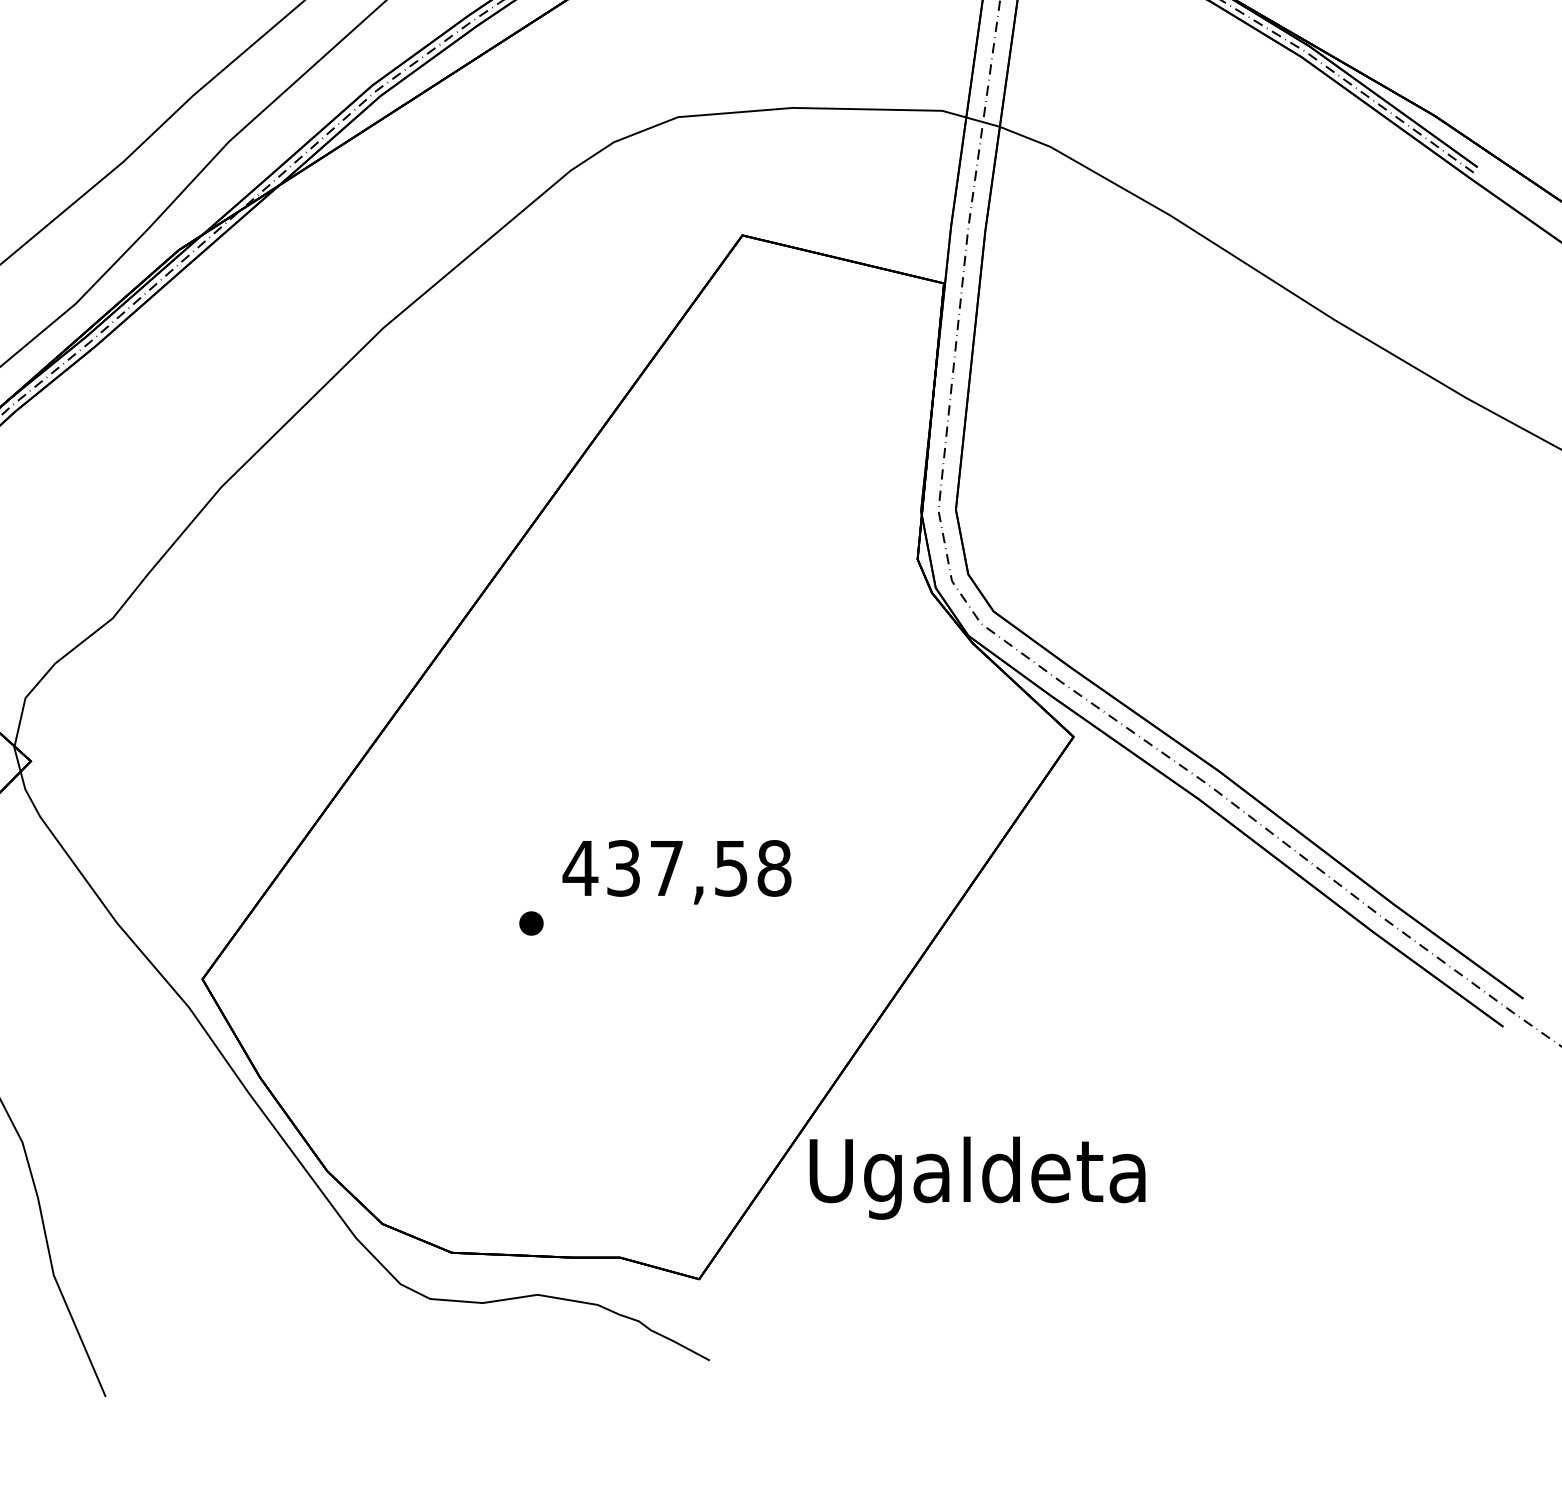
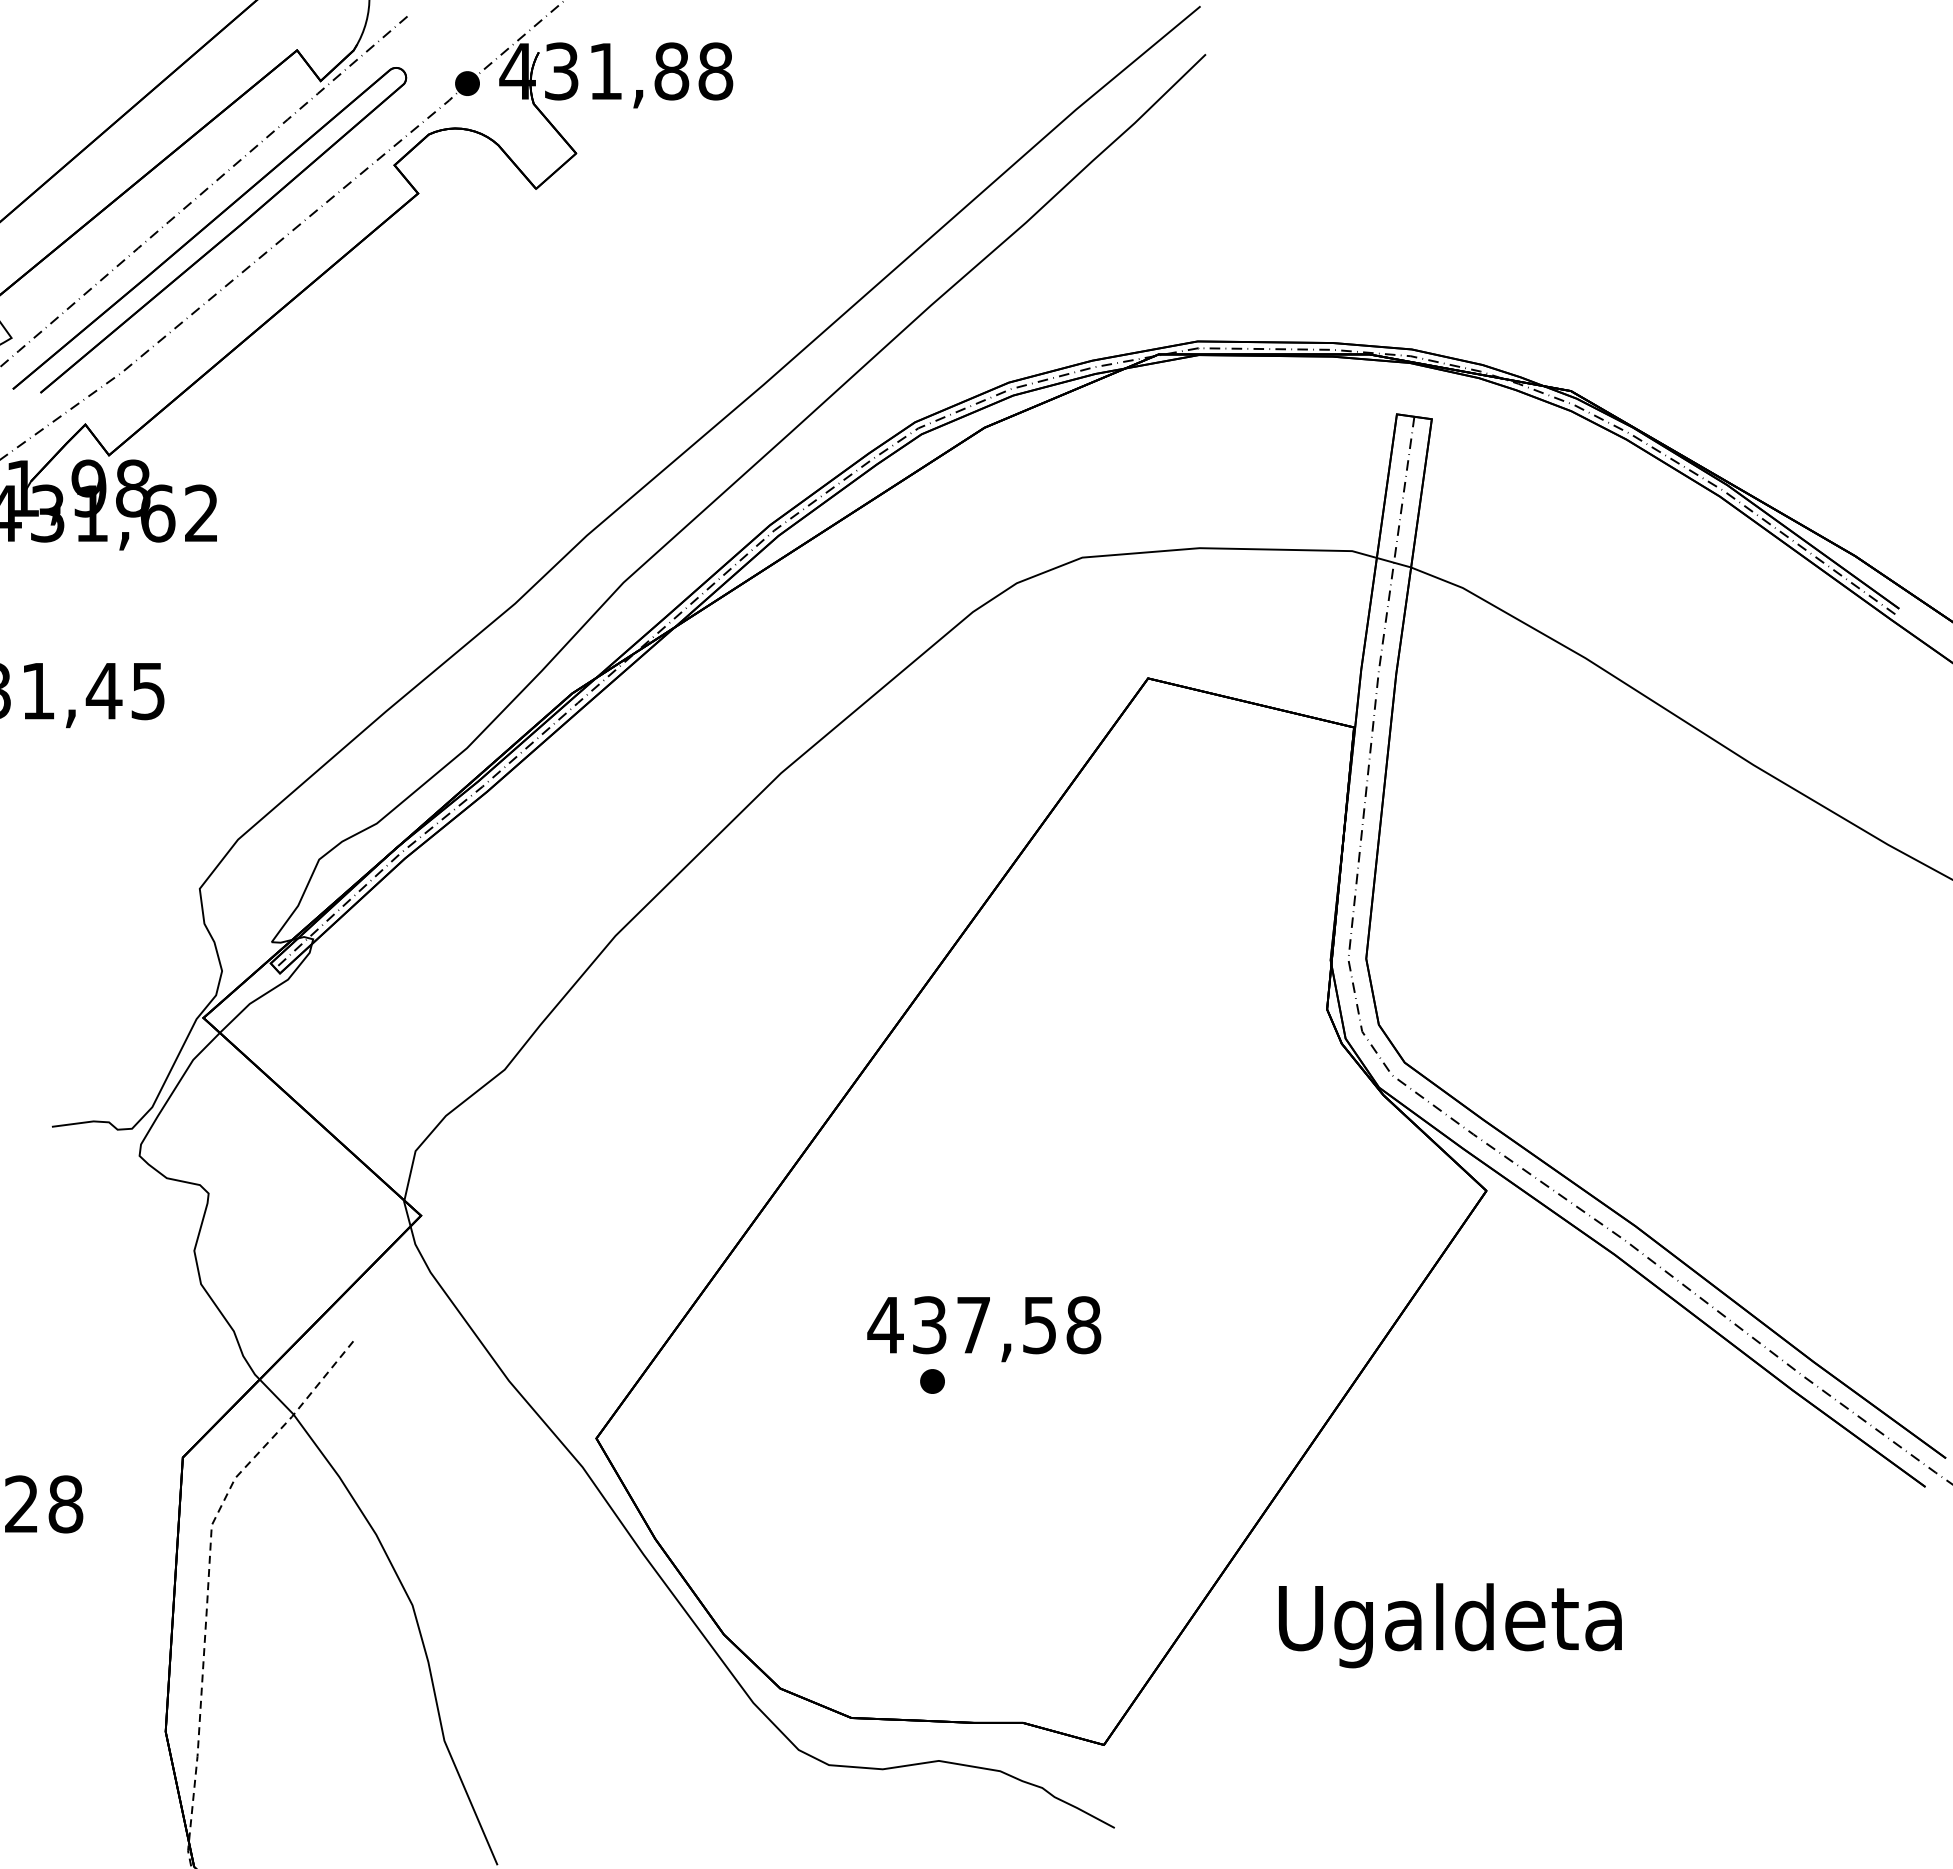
text: (677, 872) -> (984, 1329), moved
text: (977, 1177) -> (1450, 1625), moved

